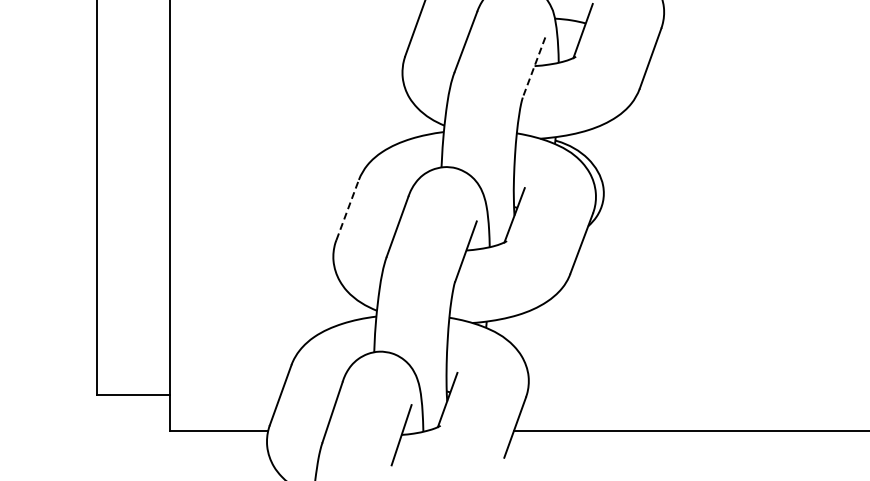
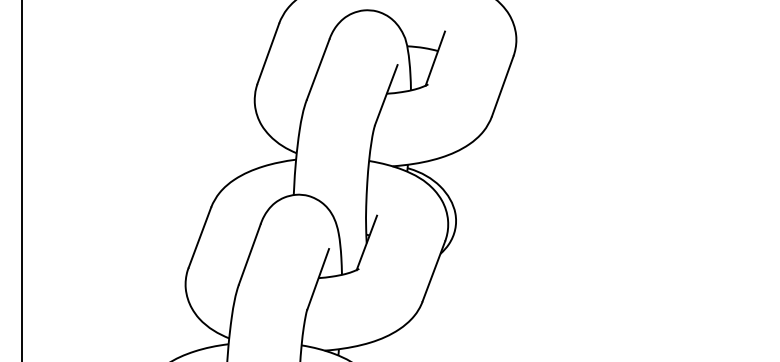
line: (533, 67) -> (385, 95), dashed -> solid
line: (347, 209) -> (199, 237), dashed -> solid

